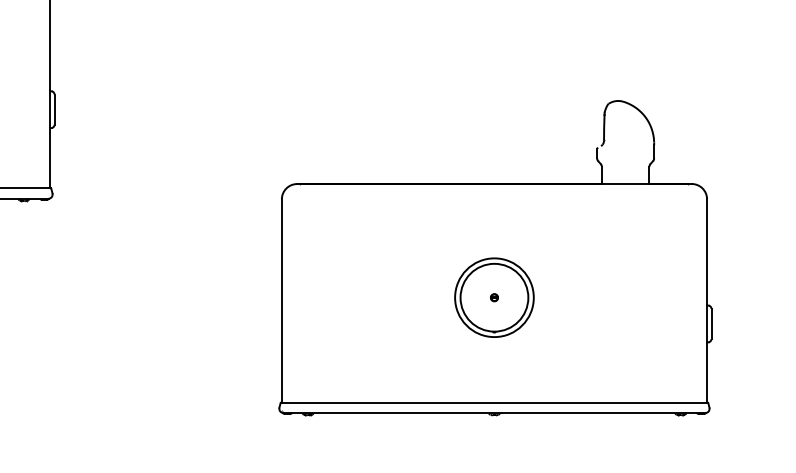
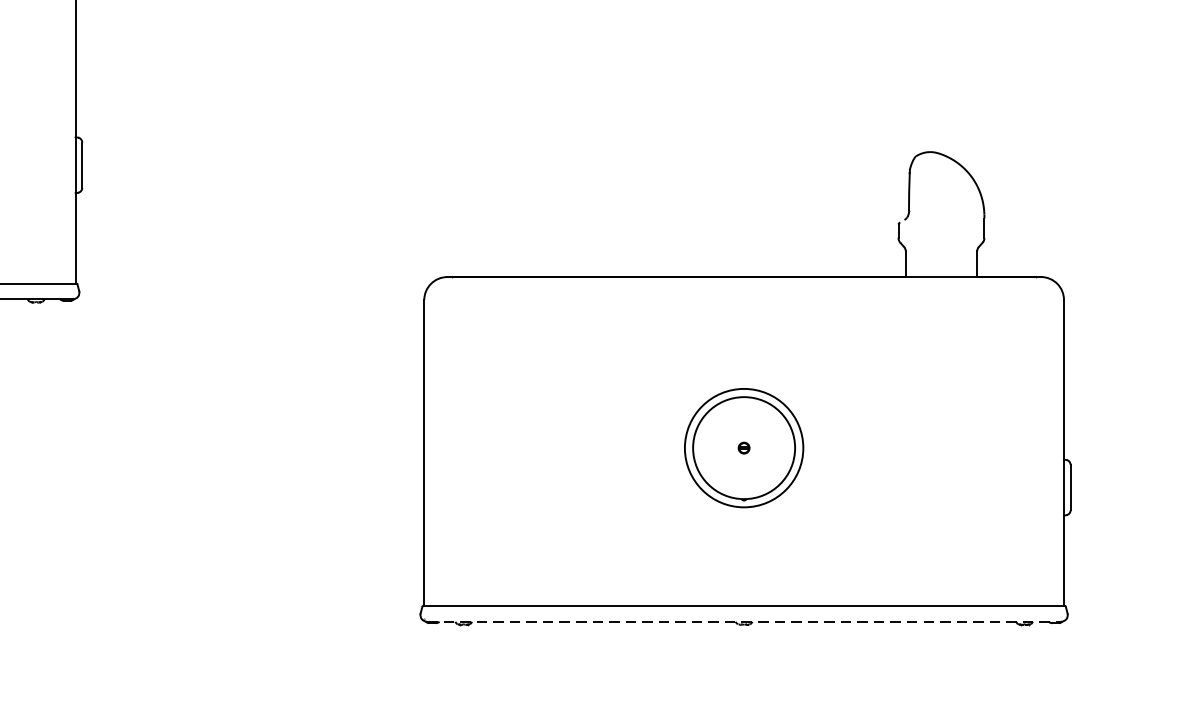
line: (495, 413) -> (745, 622), solid -> dashed

